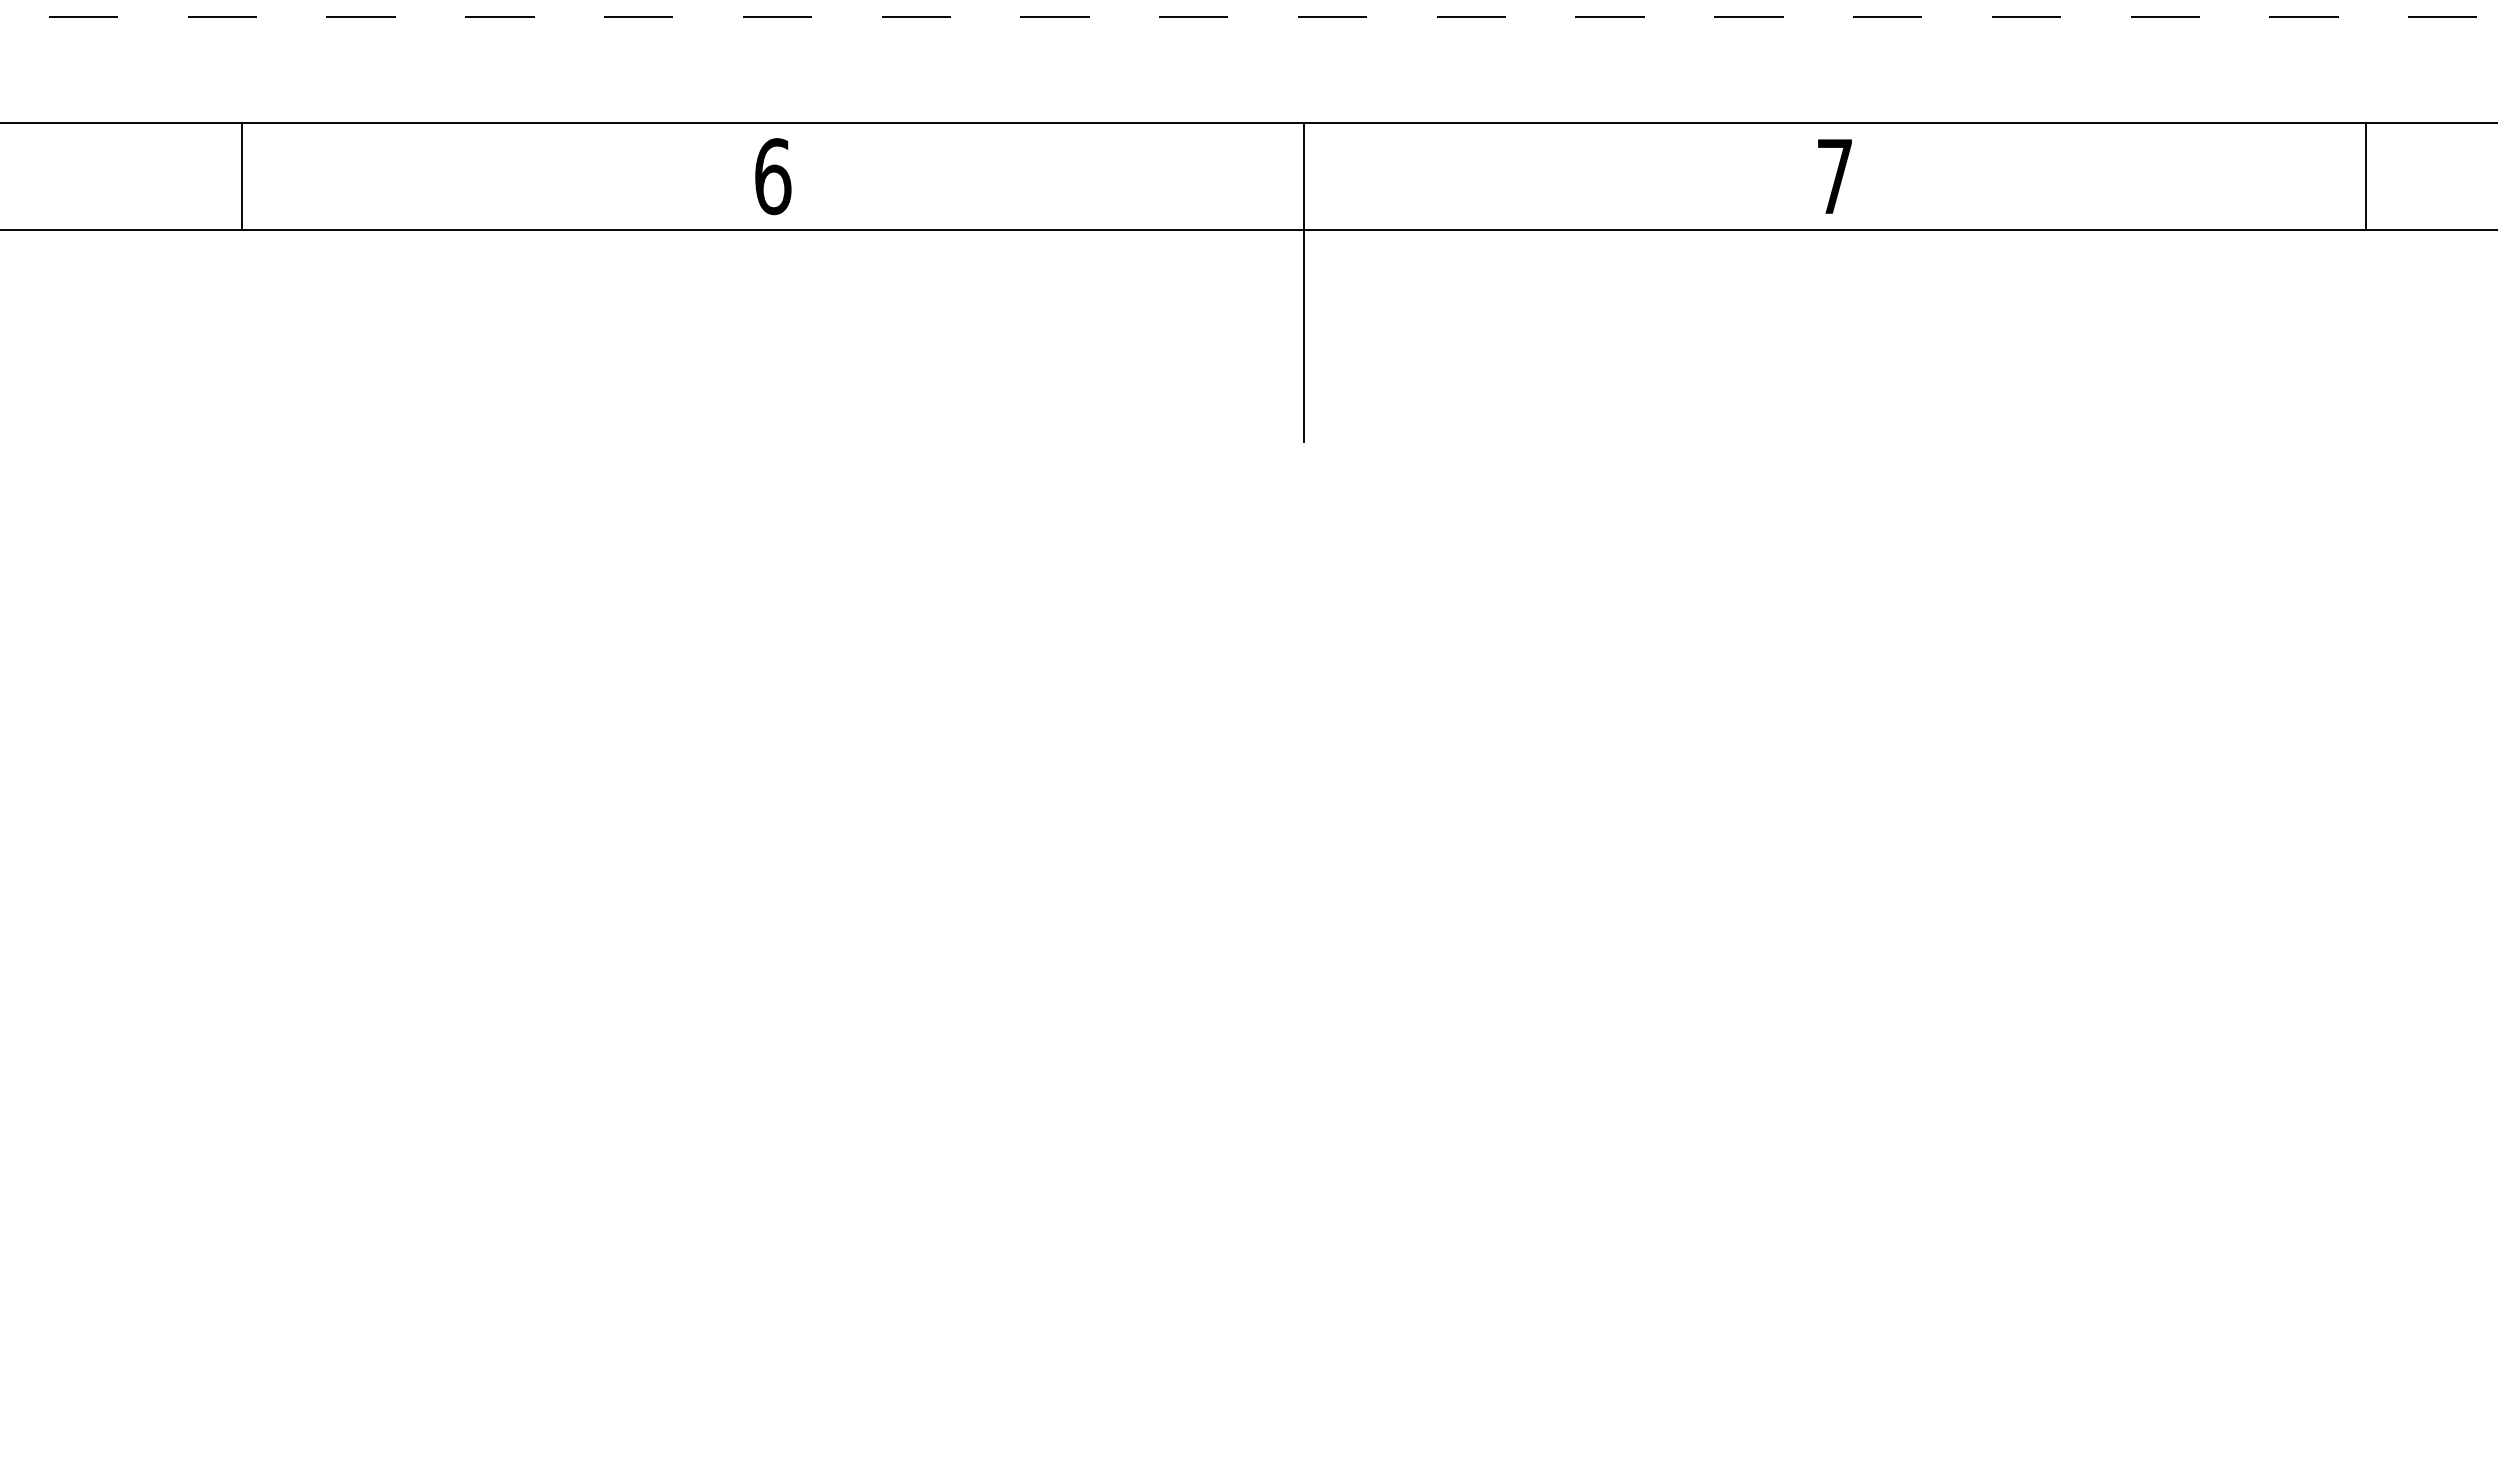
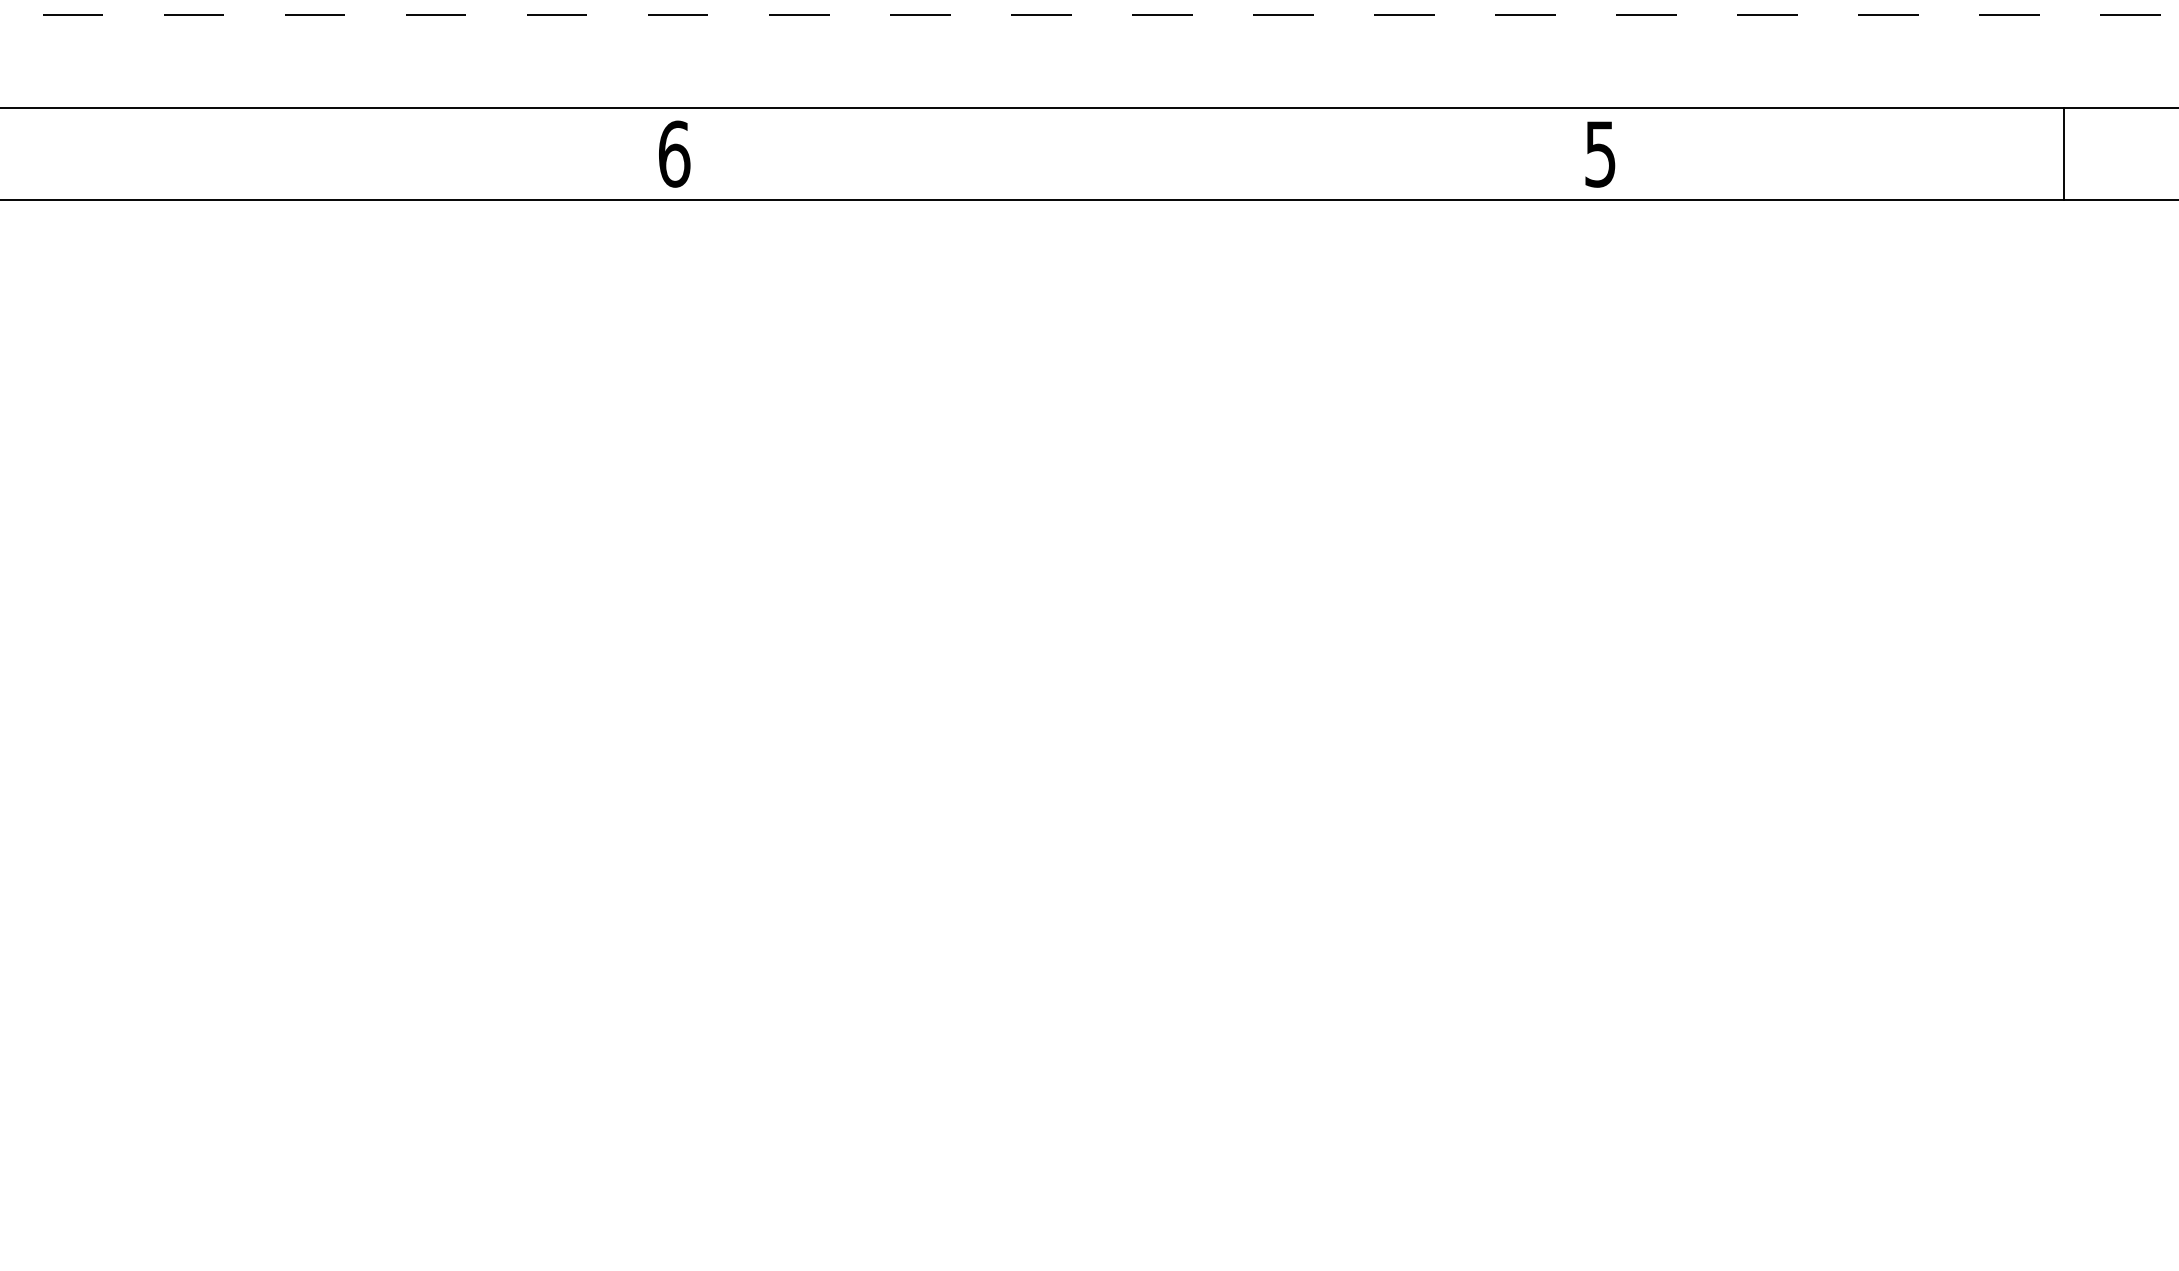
line: (242, 176) -> (211, 154), removed
text: (1834, 177) -> (1600, 154), 7 -> 5
line: (1304, 282) -> (1137, 246), removed

